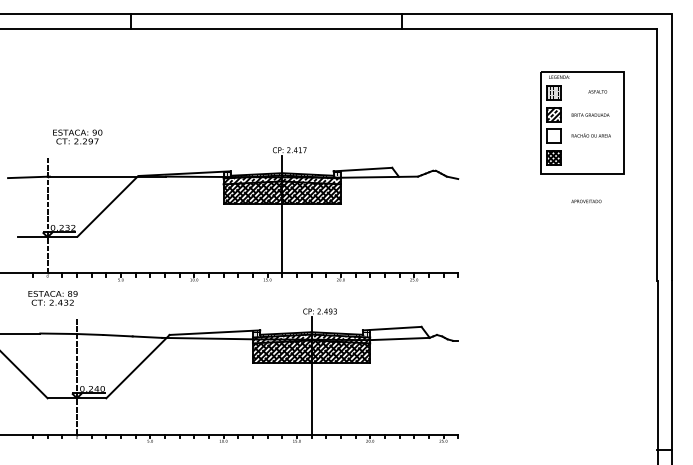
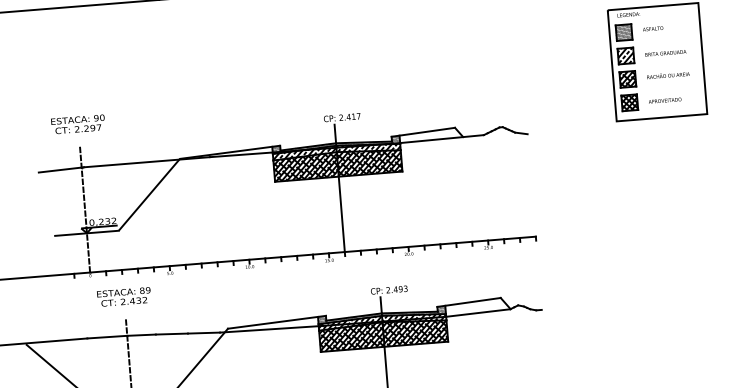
text: (597, 91) -> (652, 28), moved
text: (77, 136) -> (77, 123), moved
hatch: (553, 136) -> (627, 79), added
text: (586, 201) -> (665, 100), moved
text: (52, 298) -> (123, 297), moved

